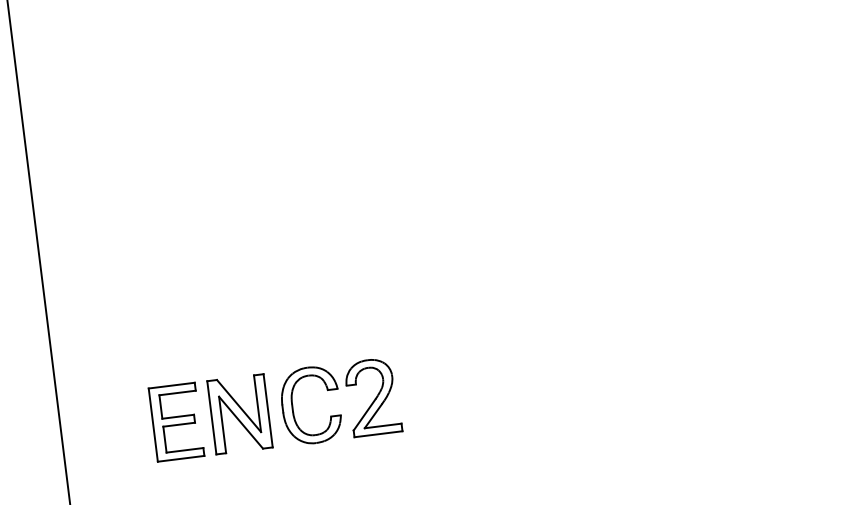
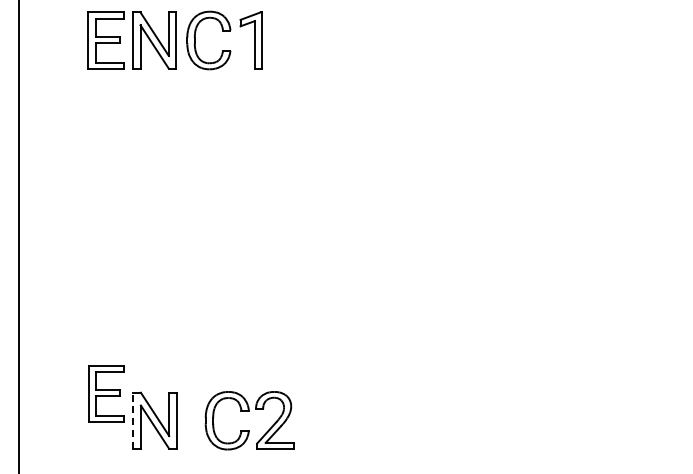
part: (338, 389) -> (249, 411), moved
line: (211, 417) -> (133, 420), solid -> dashed
part: (176, 421) -> (106, 393), moved

